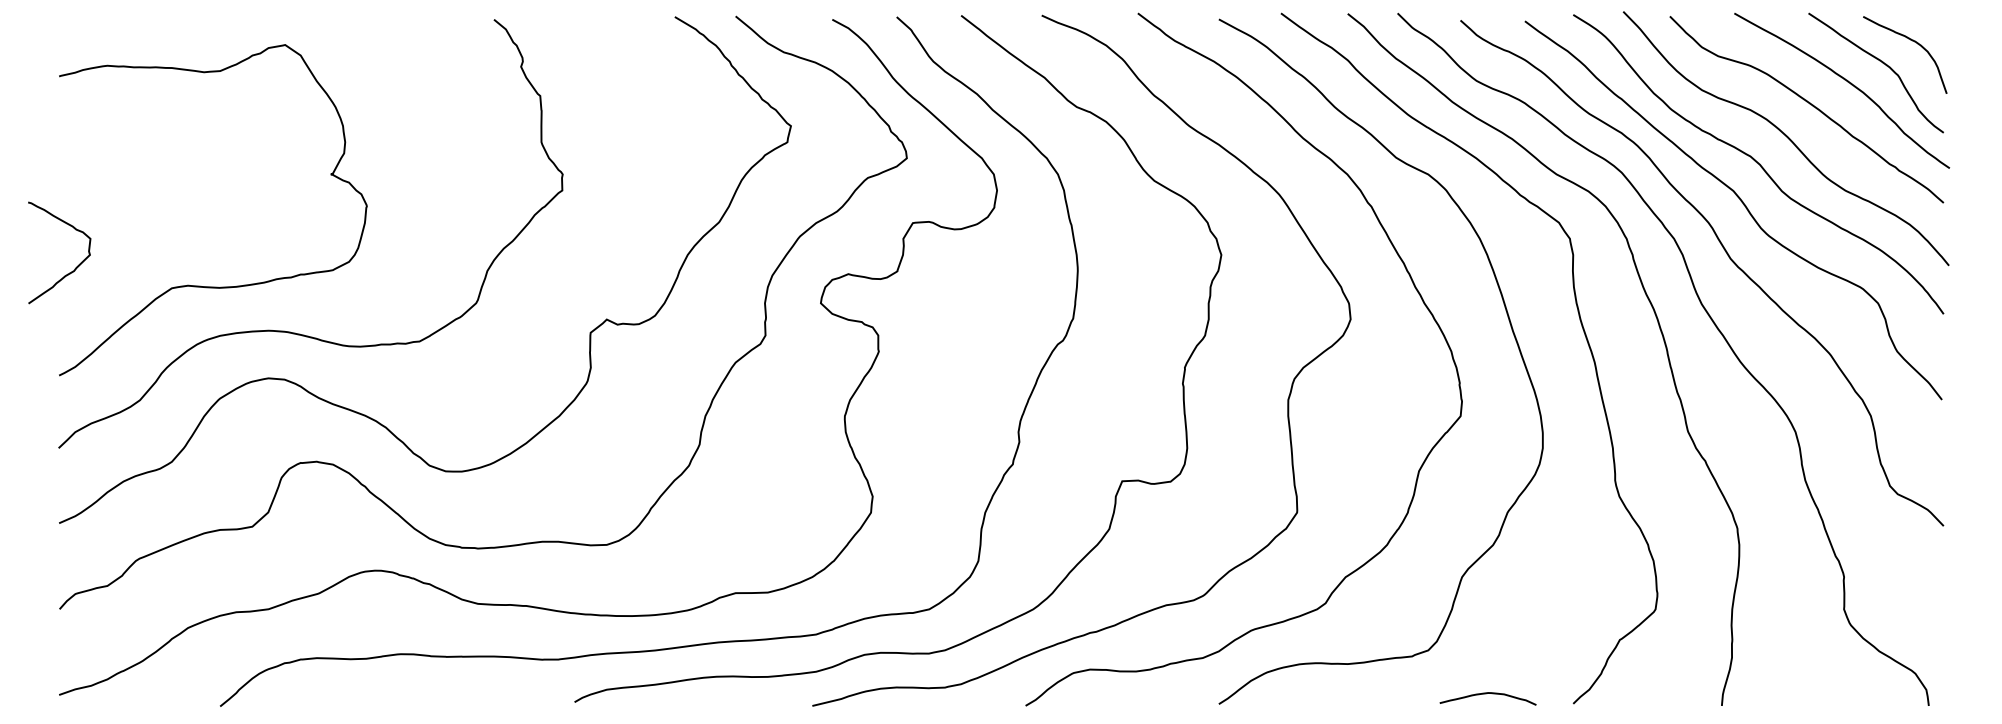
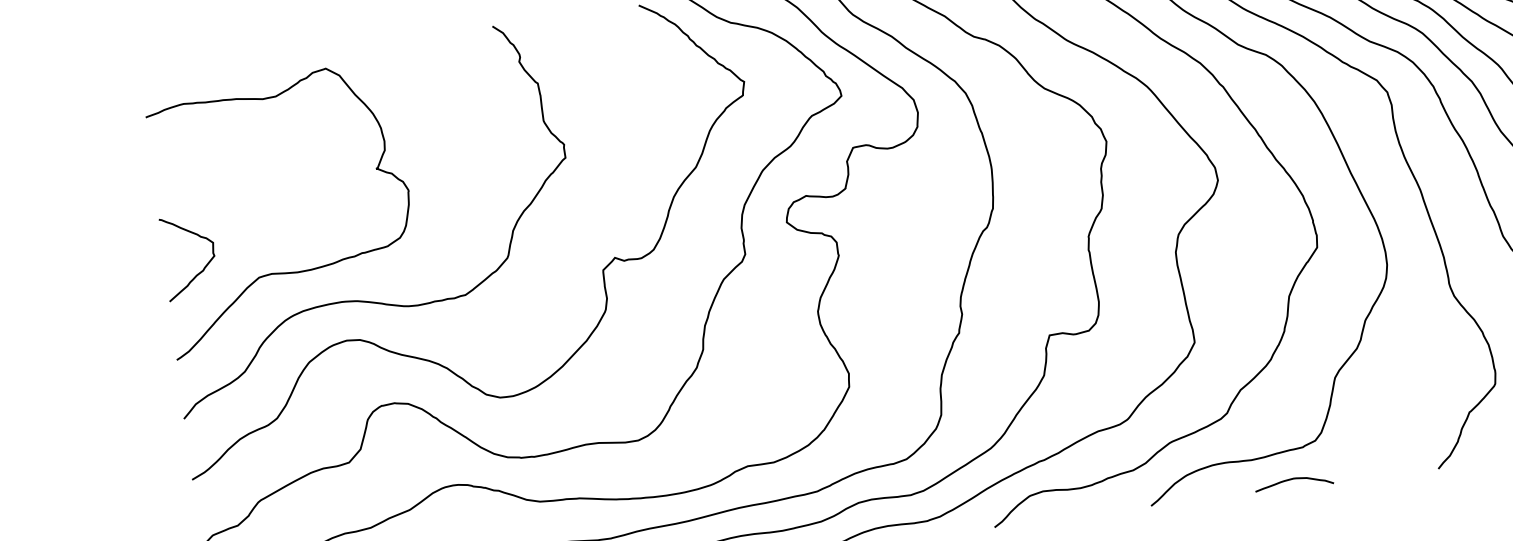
curve: (75, 267) -> (203, 267), moved
curve: (1486, 694) -> (1292, 479), moved

